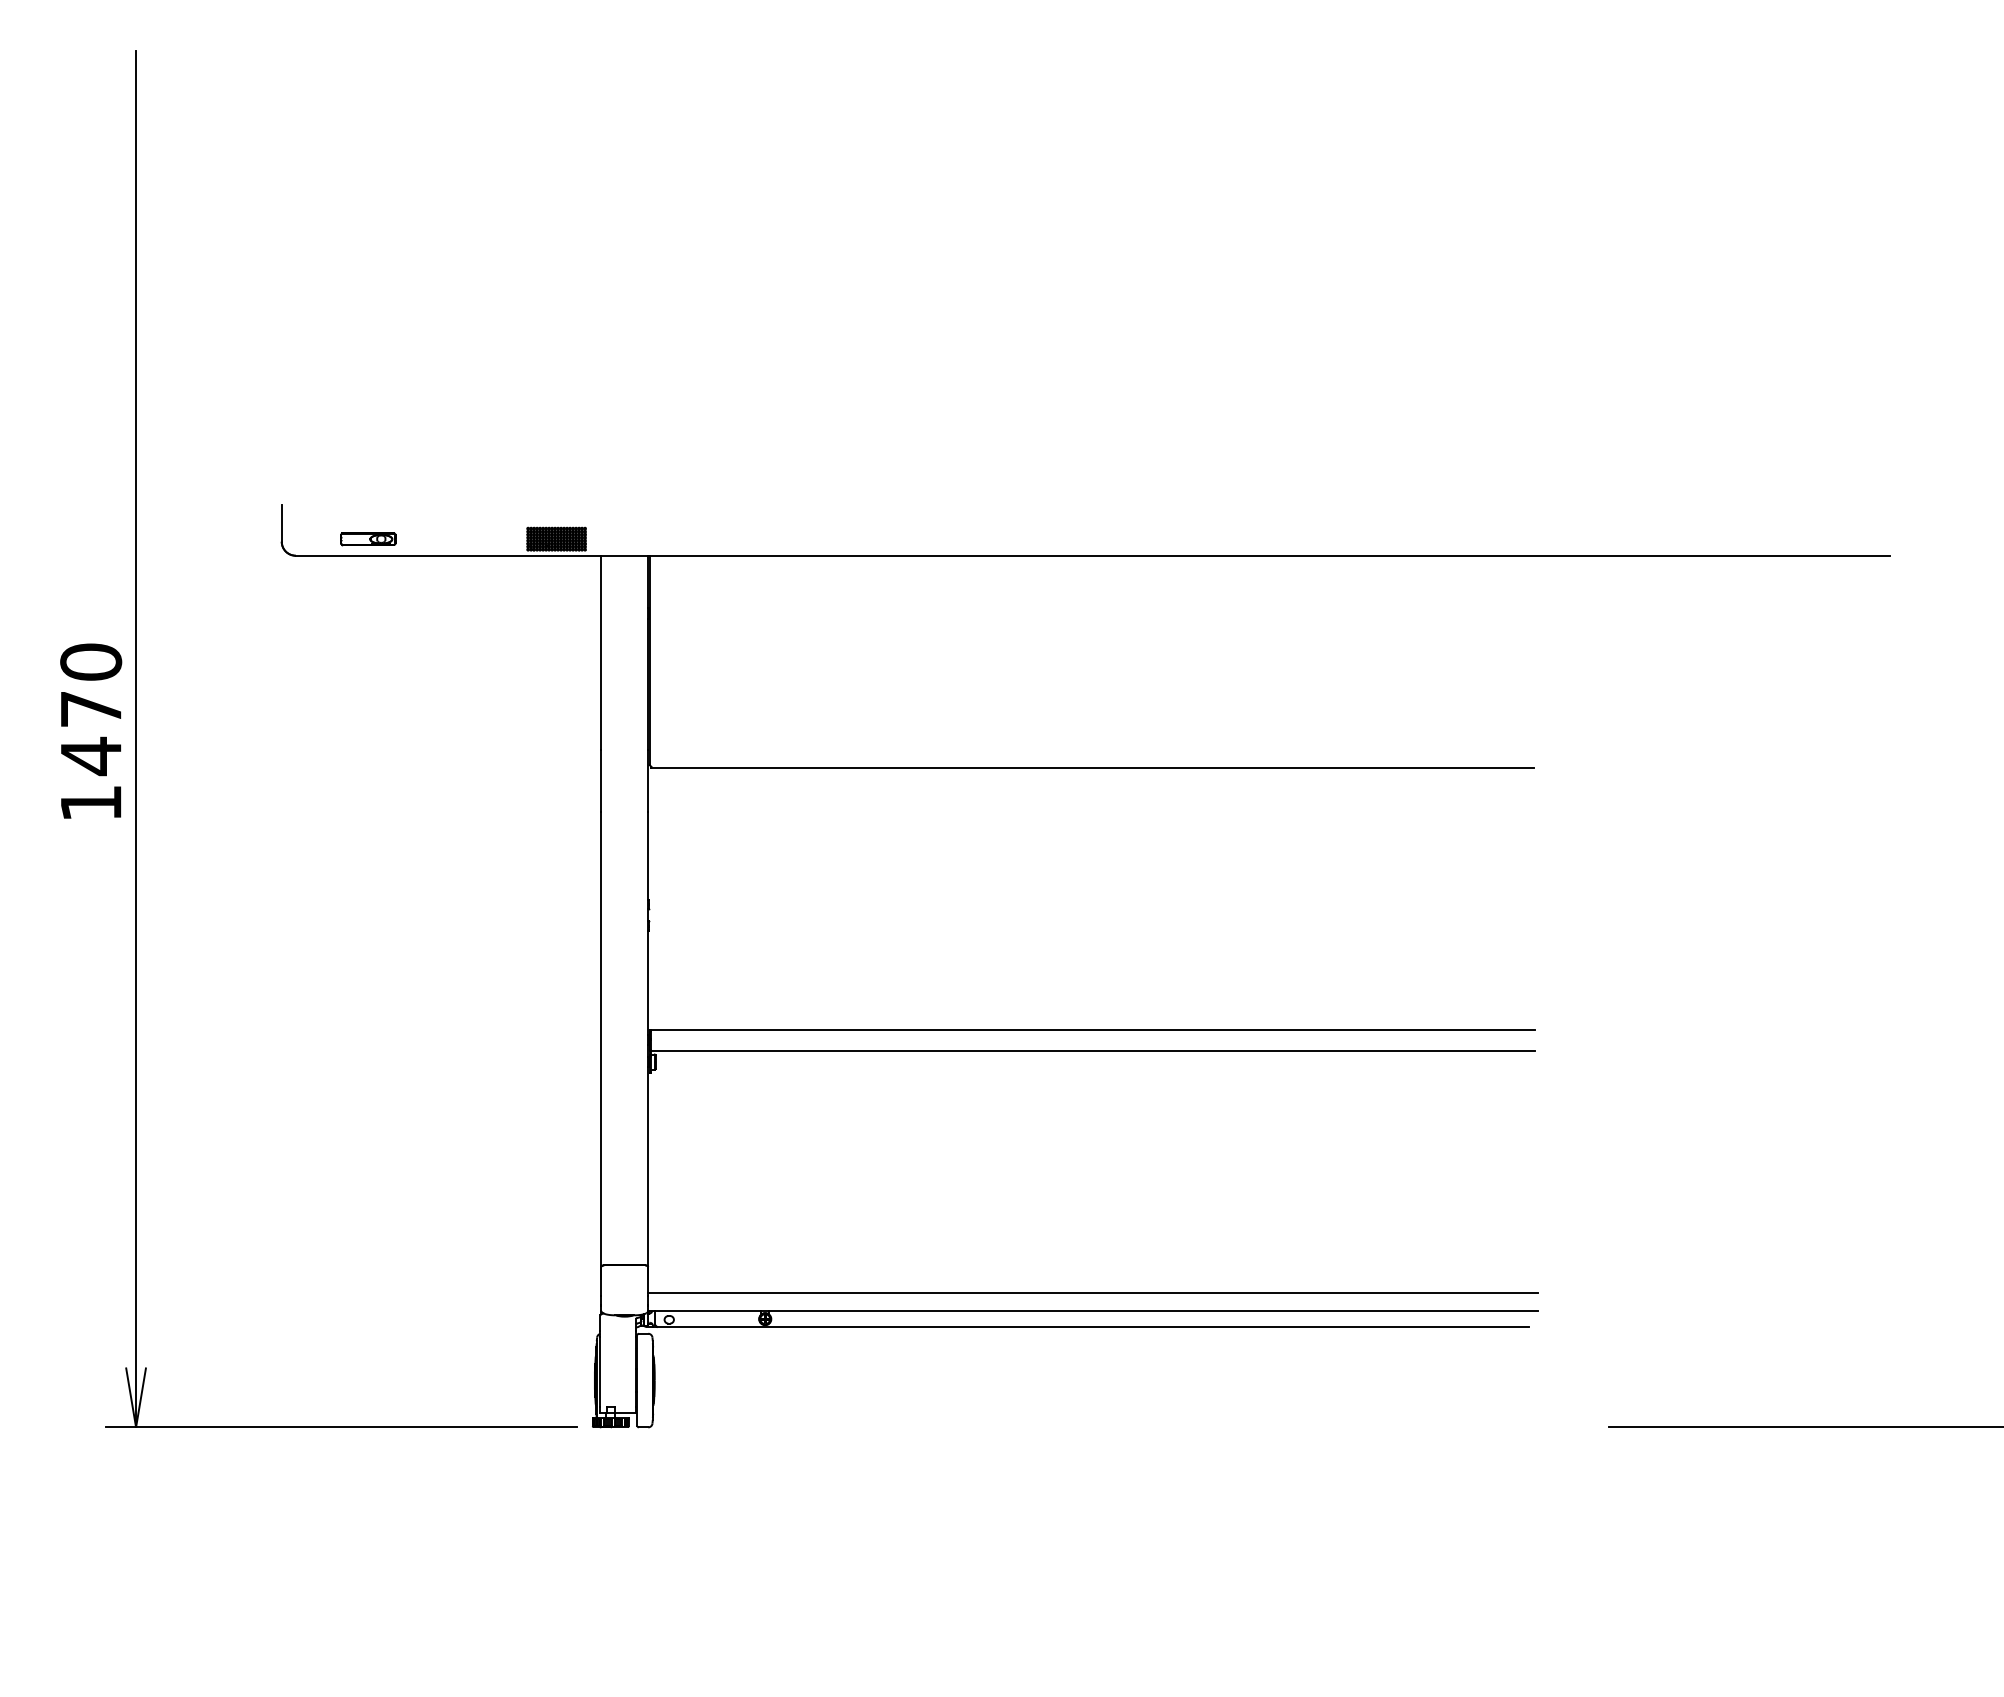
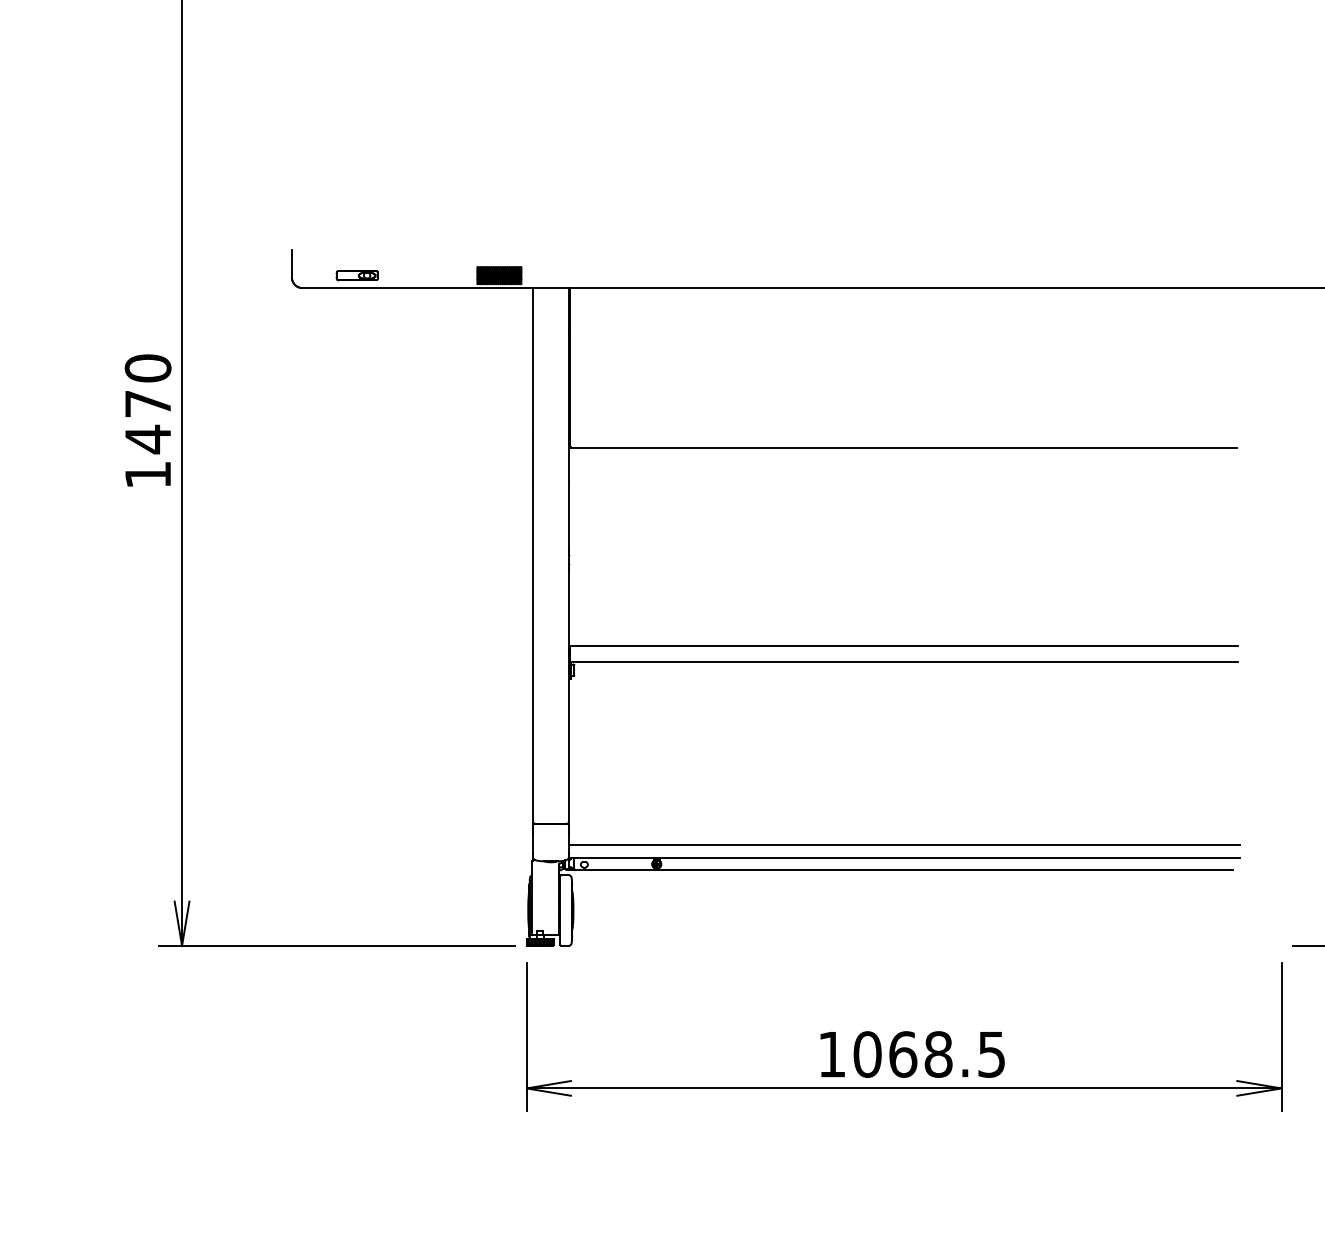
part: (1092, 1547) -> (903, 1036), added

